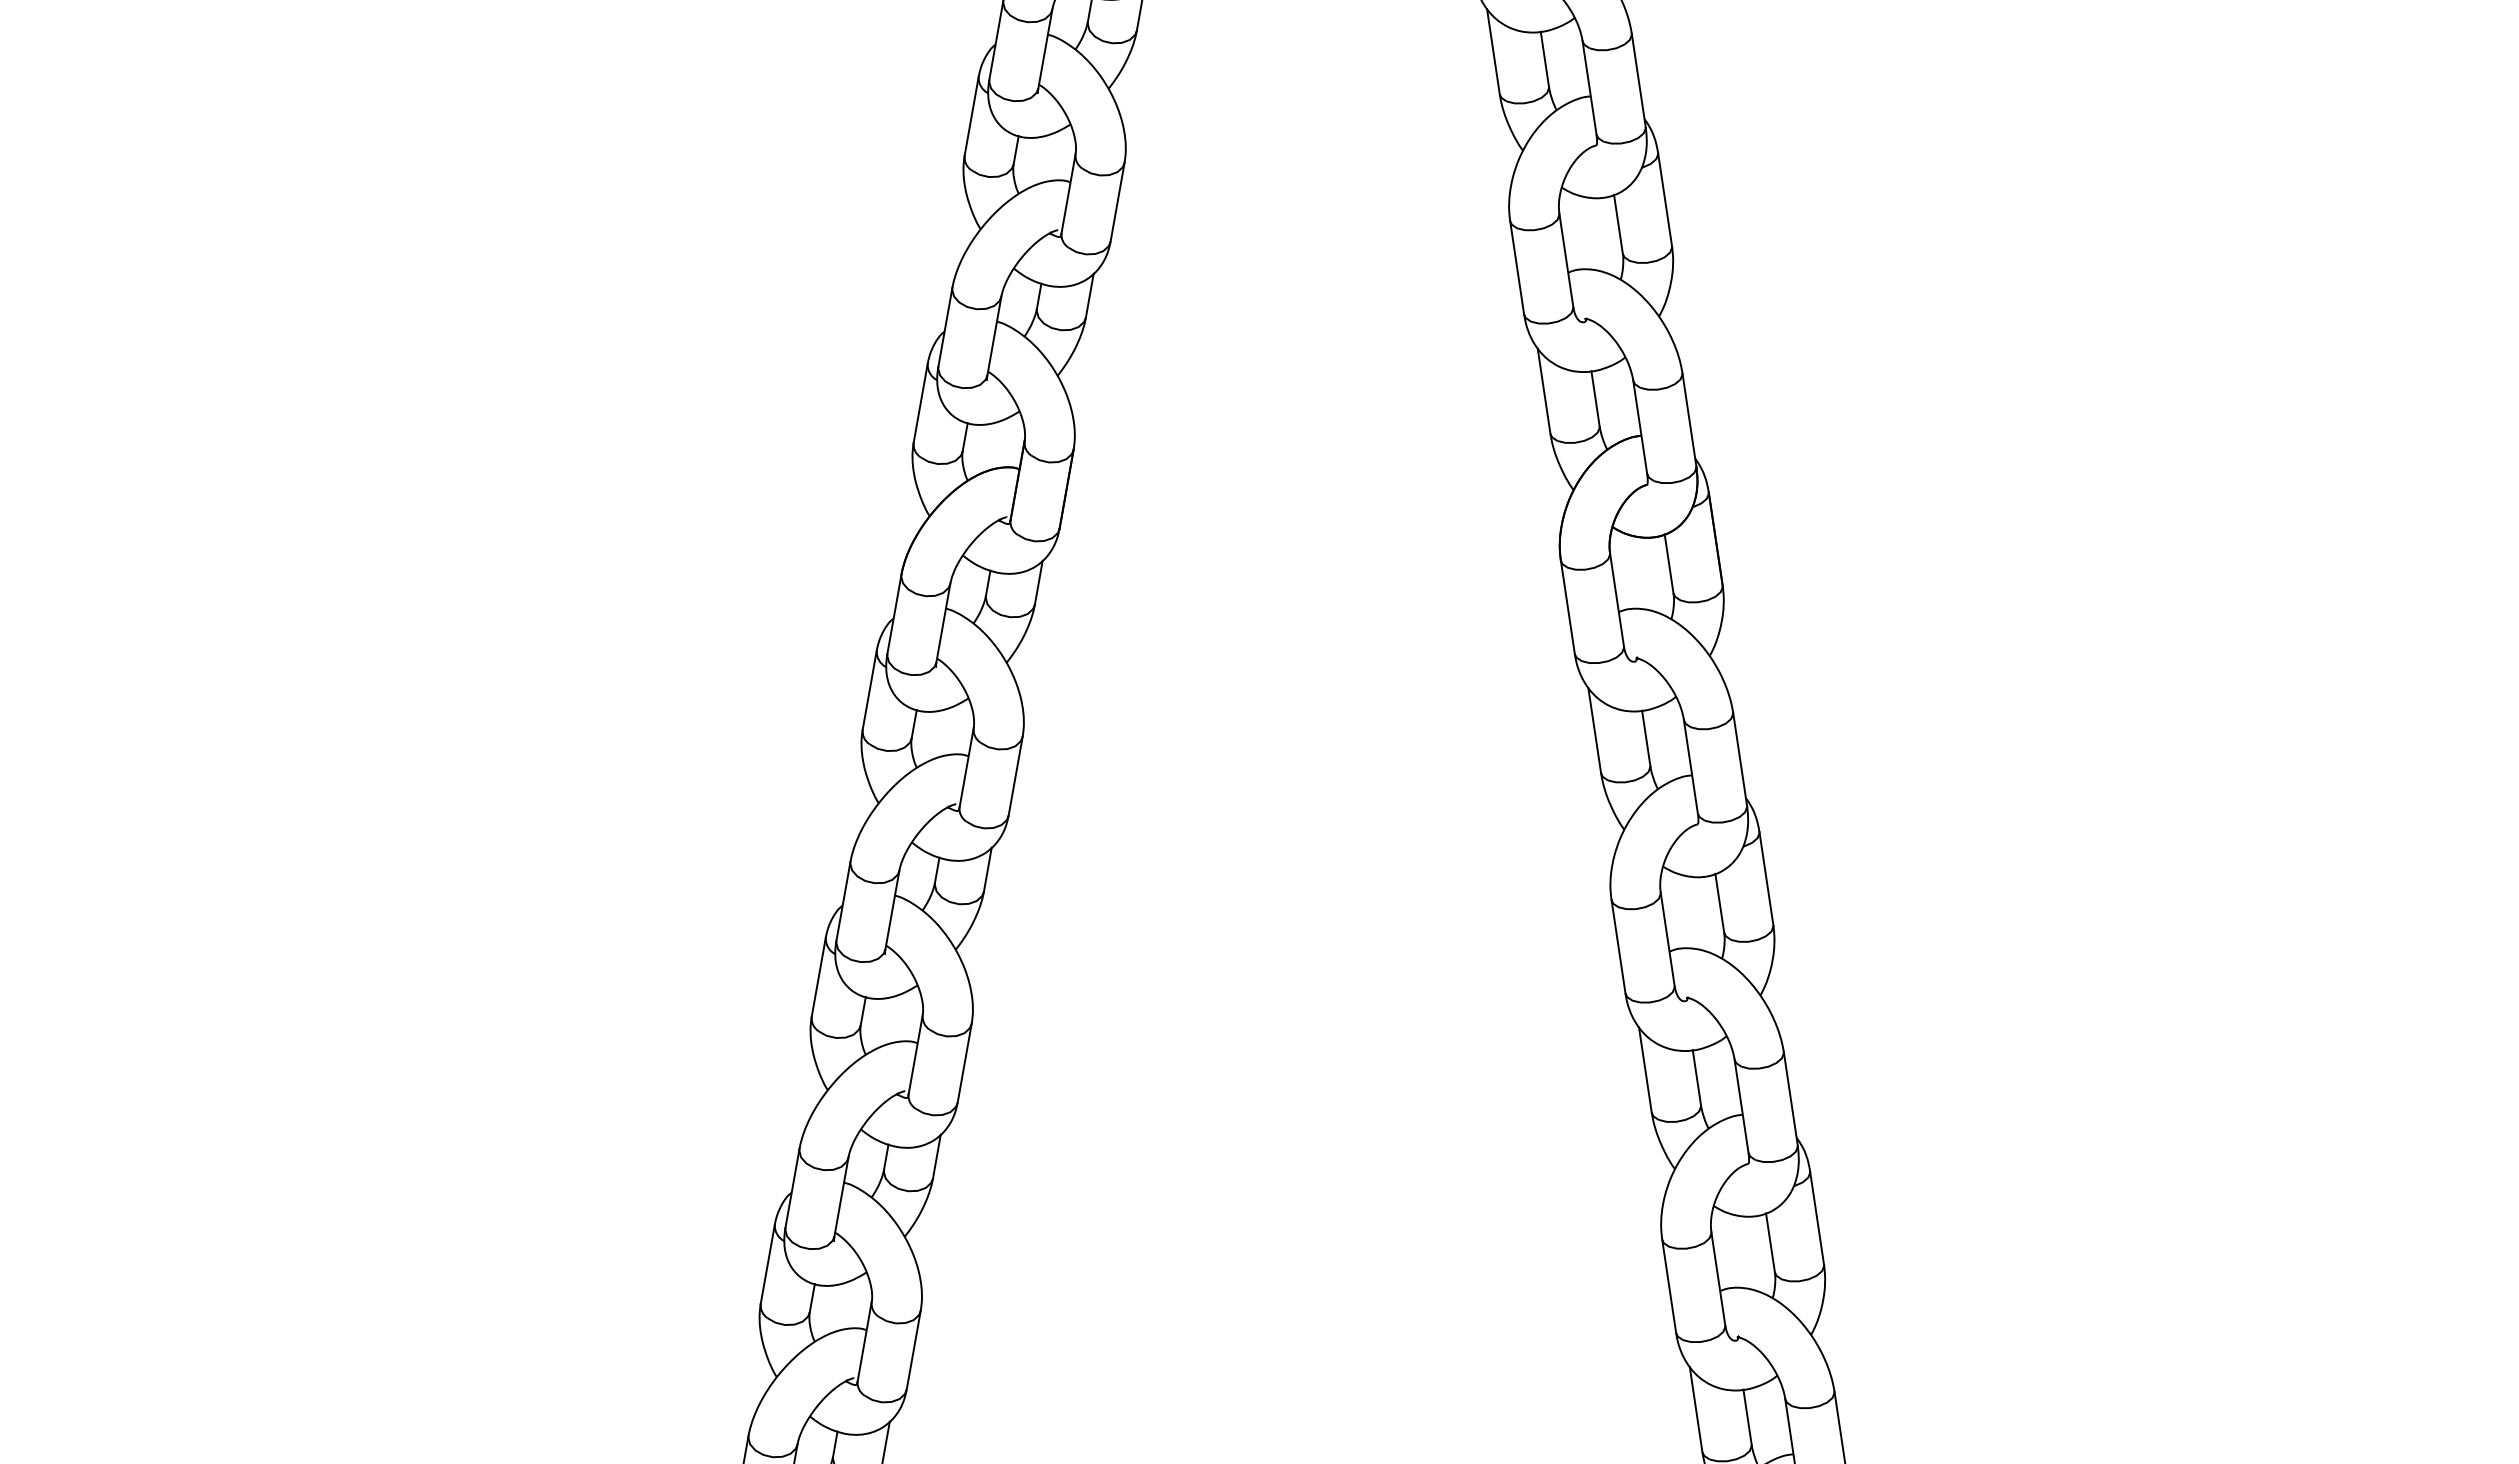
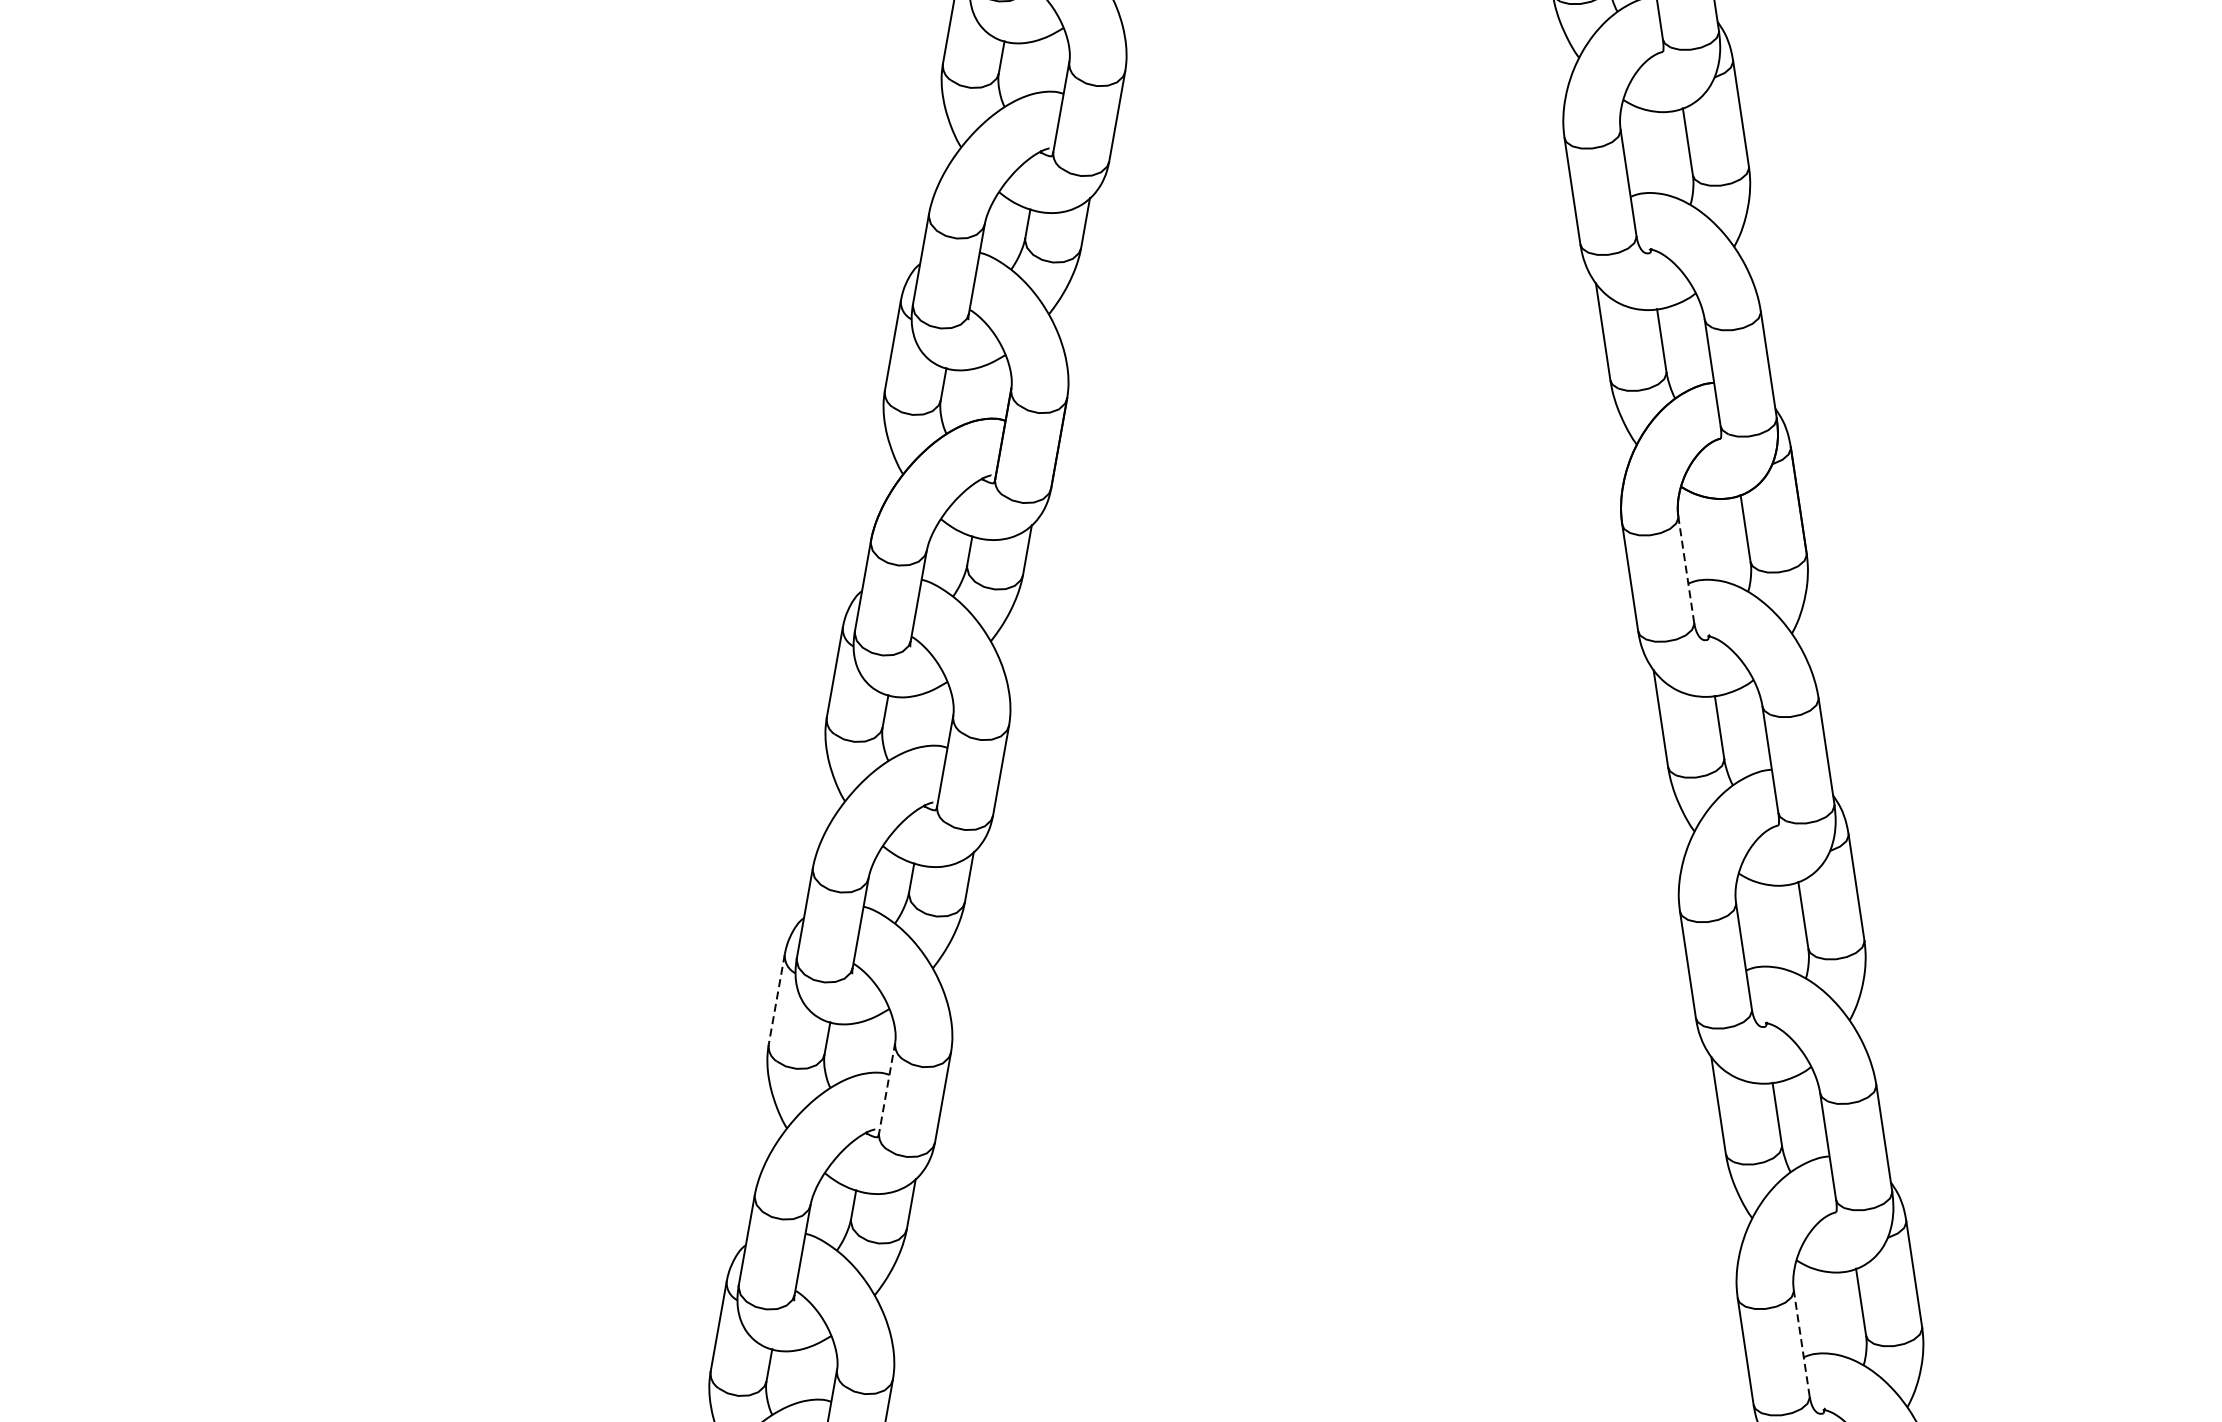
line: (1616, 599) -> (1685, 569), solid -> dashed
line: (818, 977) -> (776, 999), solid -> dashed
line: (915, 1054) -> (886, 1087), solid -> dashed
line: (1718, 1278) -> (1801, 1342), solid -> dashed

